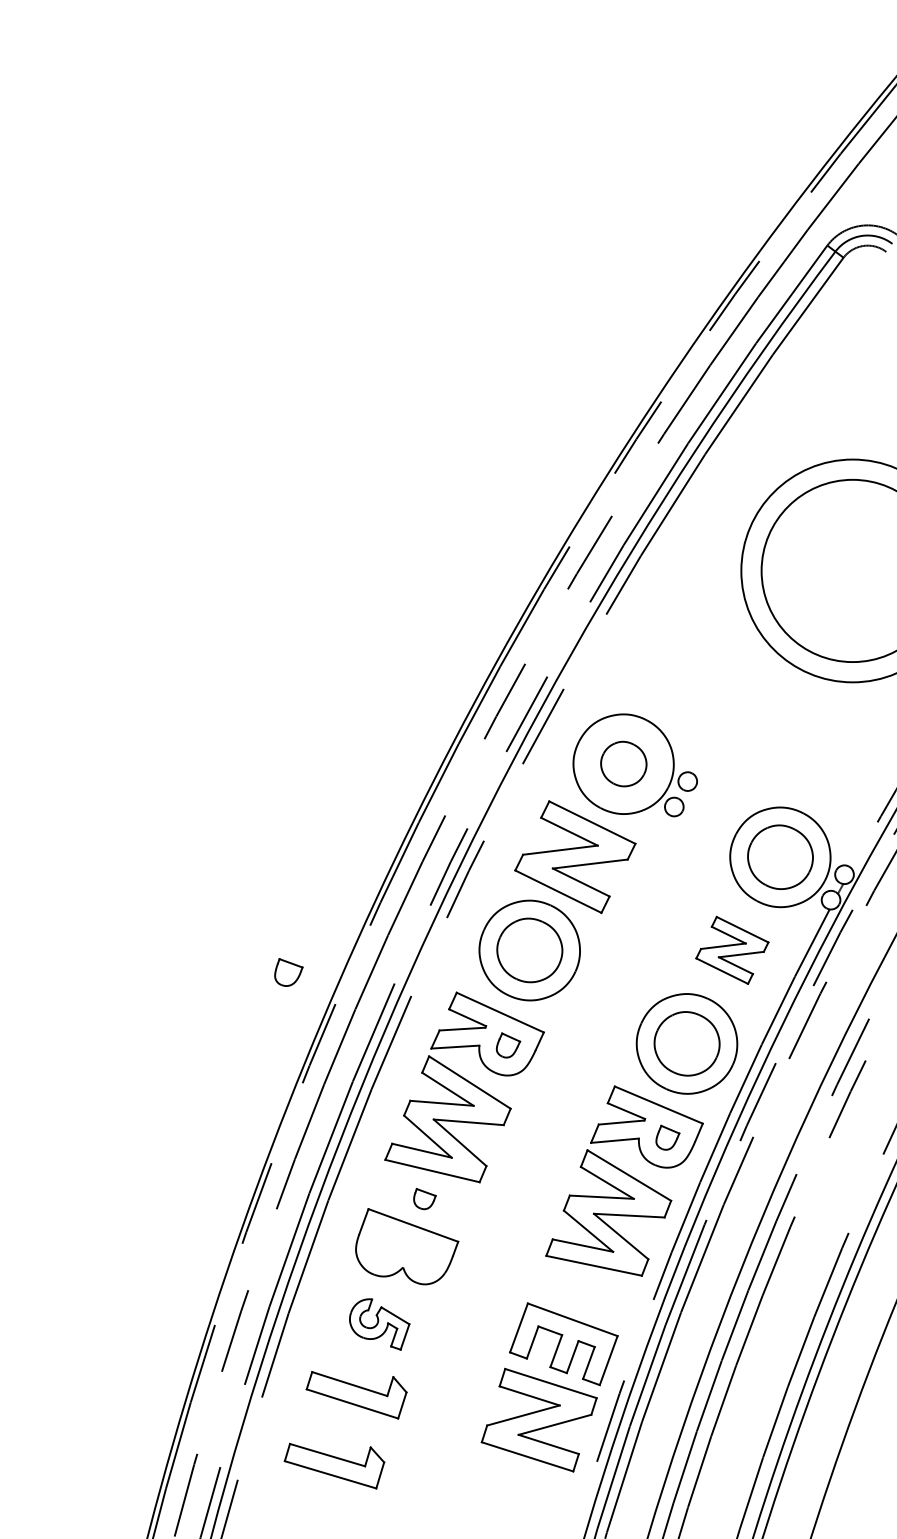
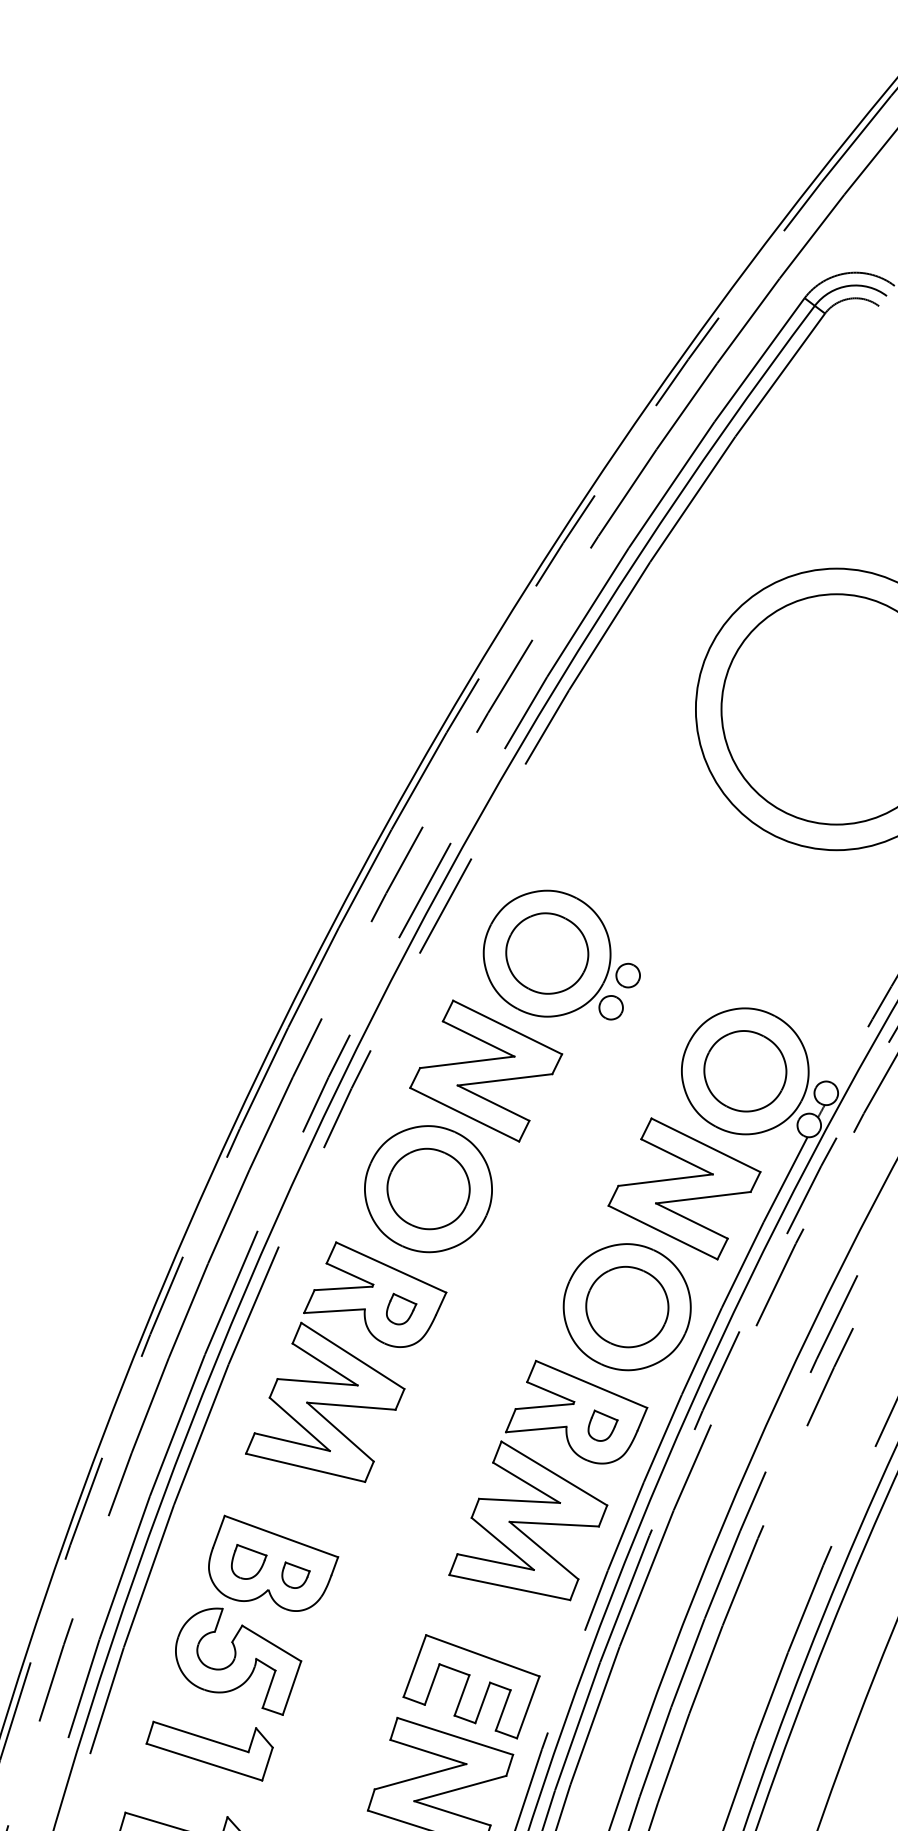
part: (623, 763) -> (546, 952), size x1.43
part: (732, 950) -> (684, 1189), size x1.67
part: (288, 972) -> (248, 1561), moved
part: (424, 1199) -> (295, 1575), moved
part: (379, 1324) -> (238, 1661), size x1.67

